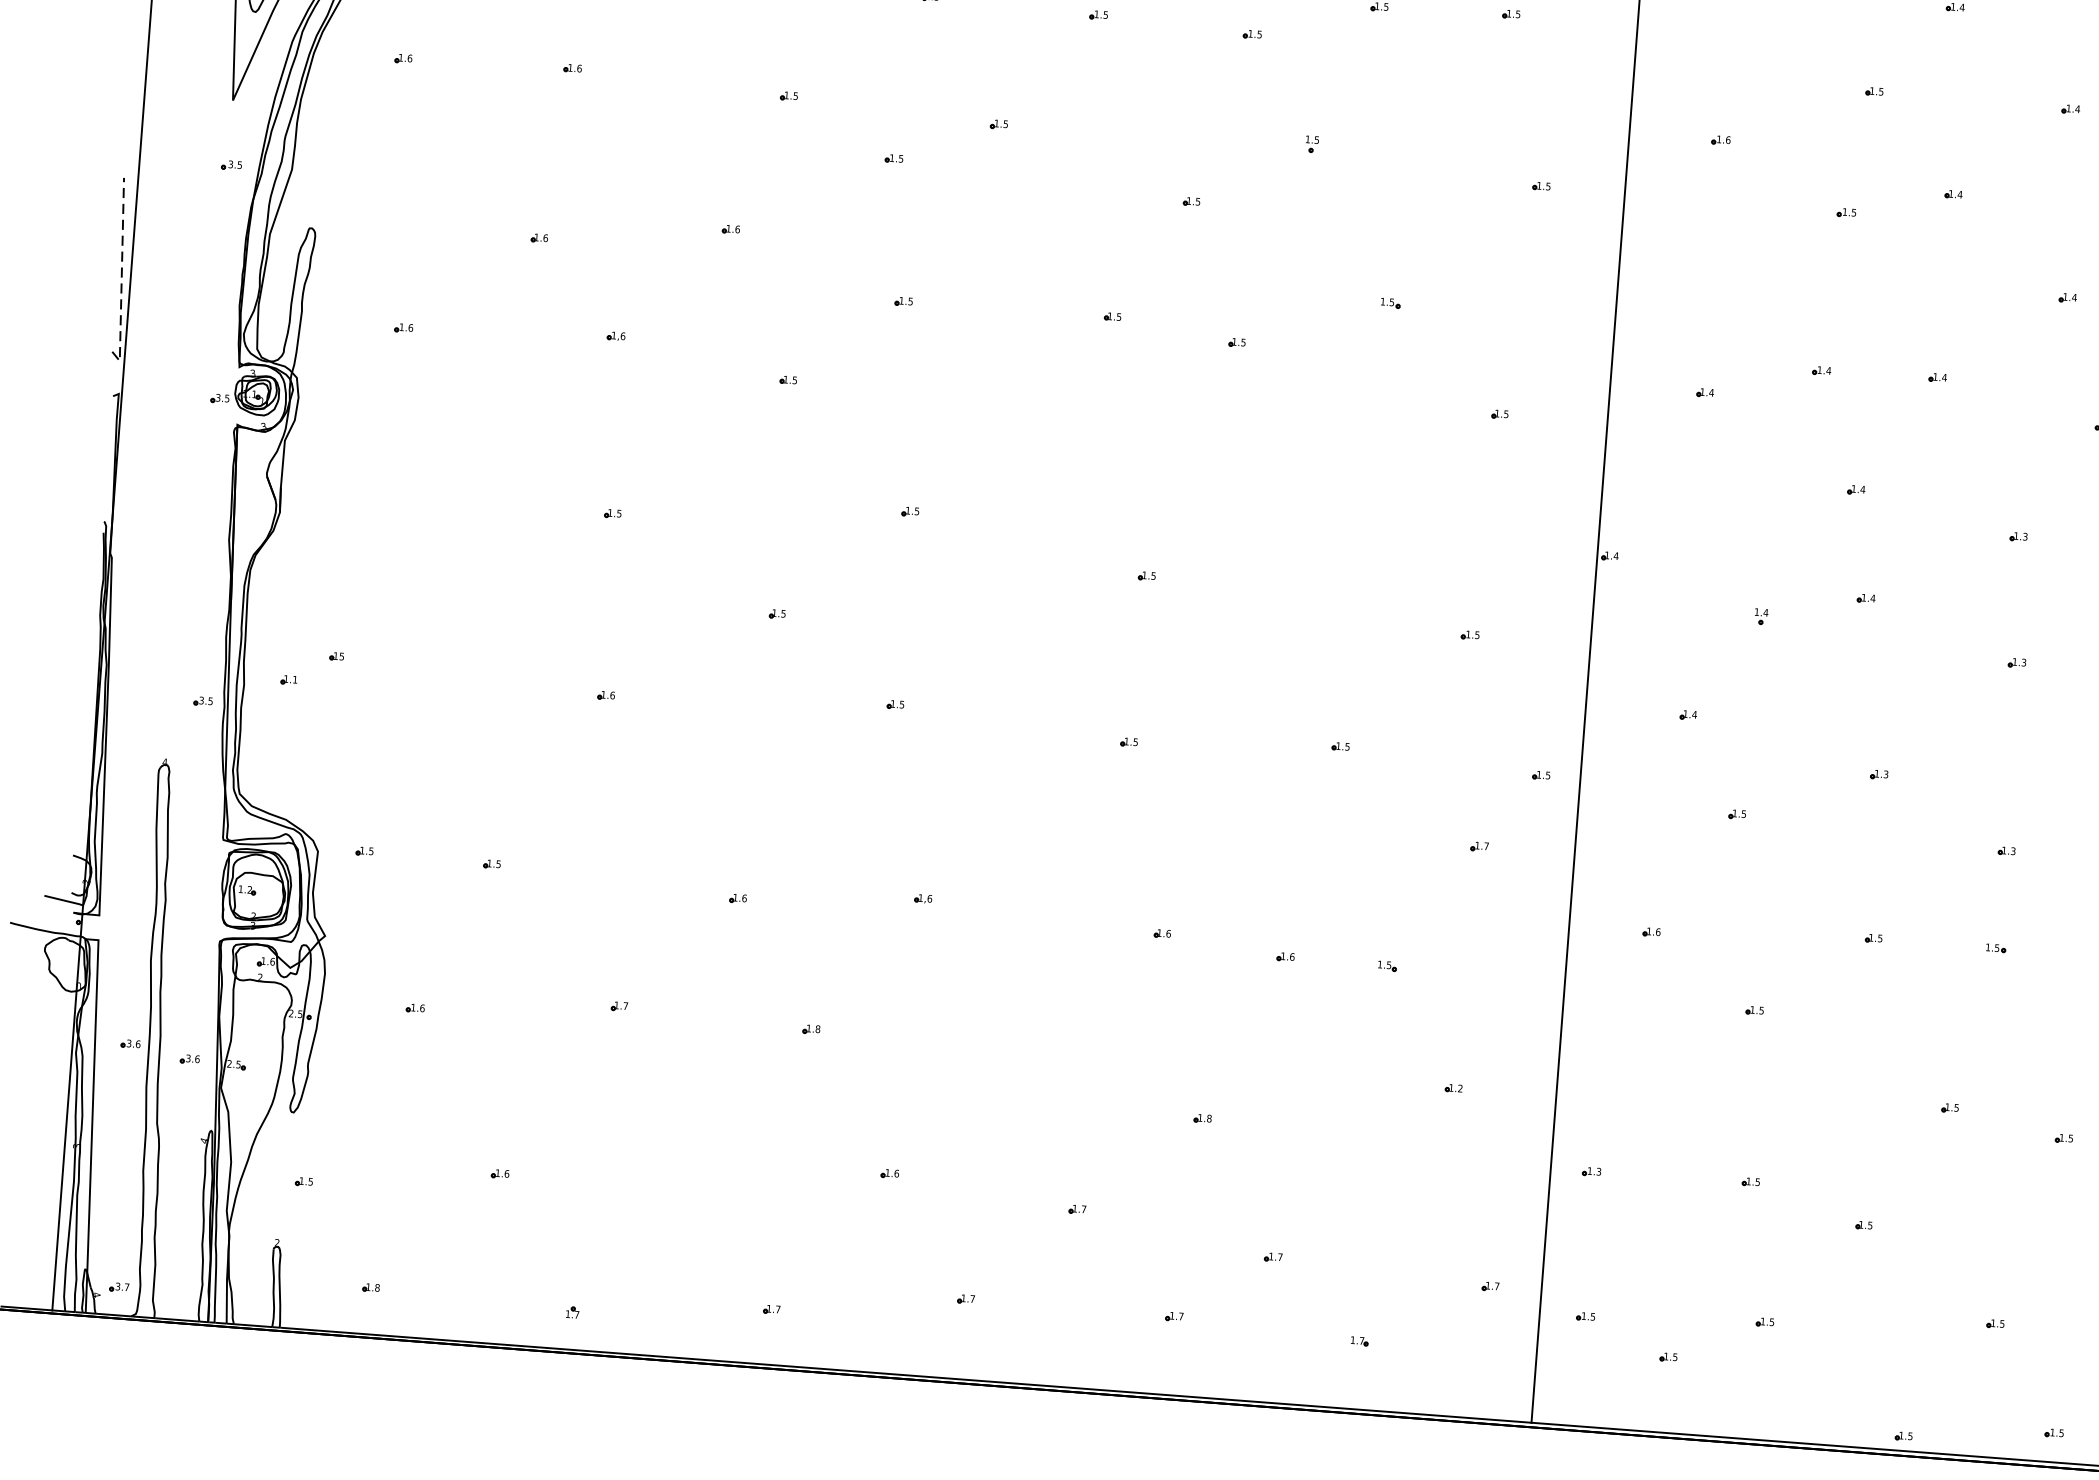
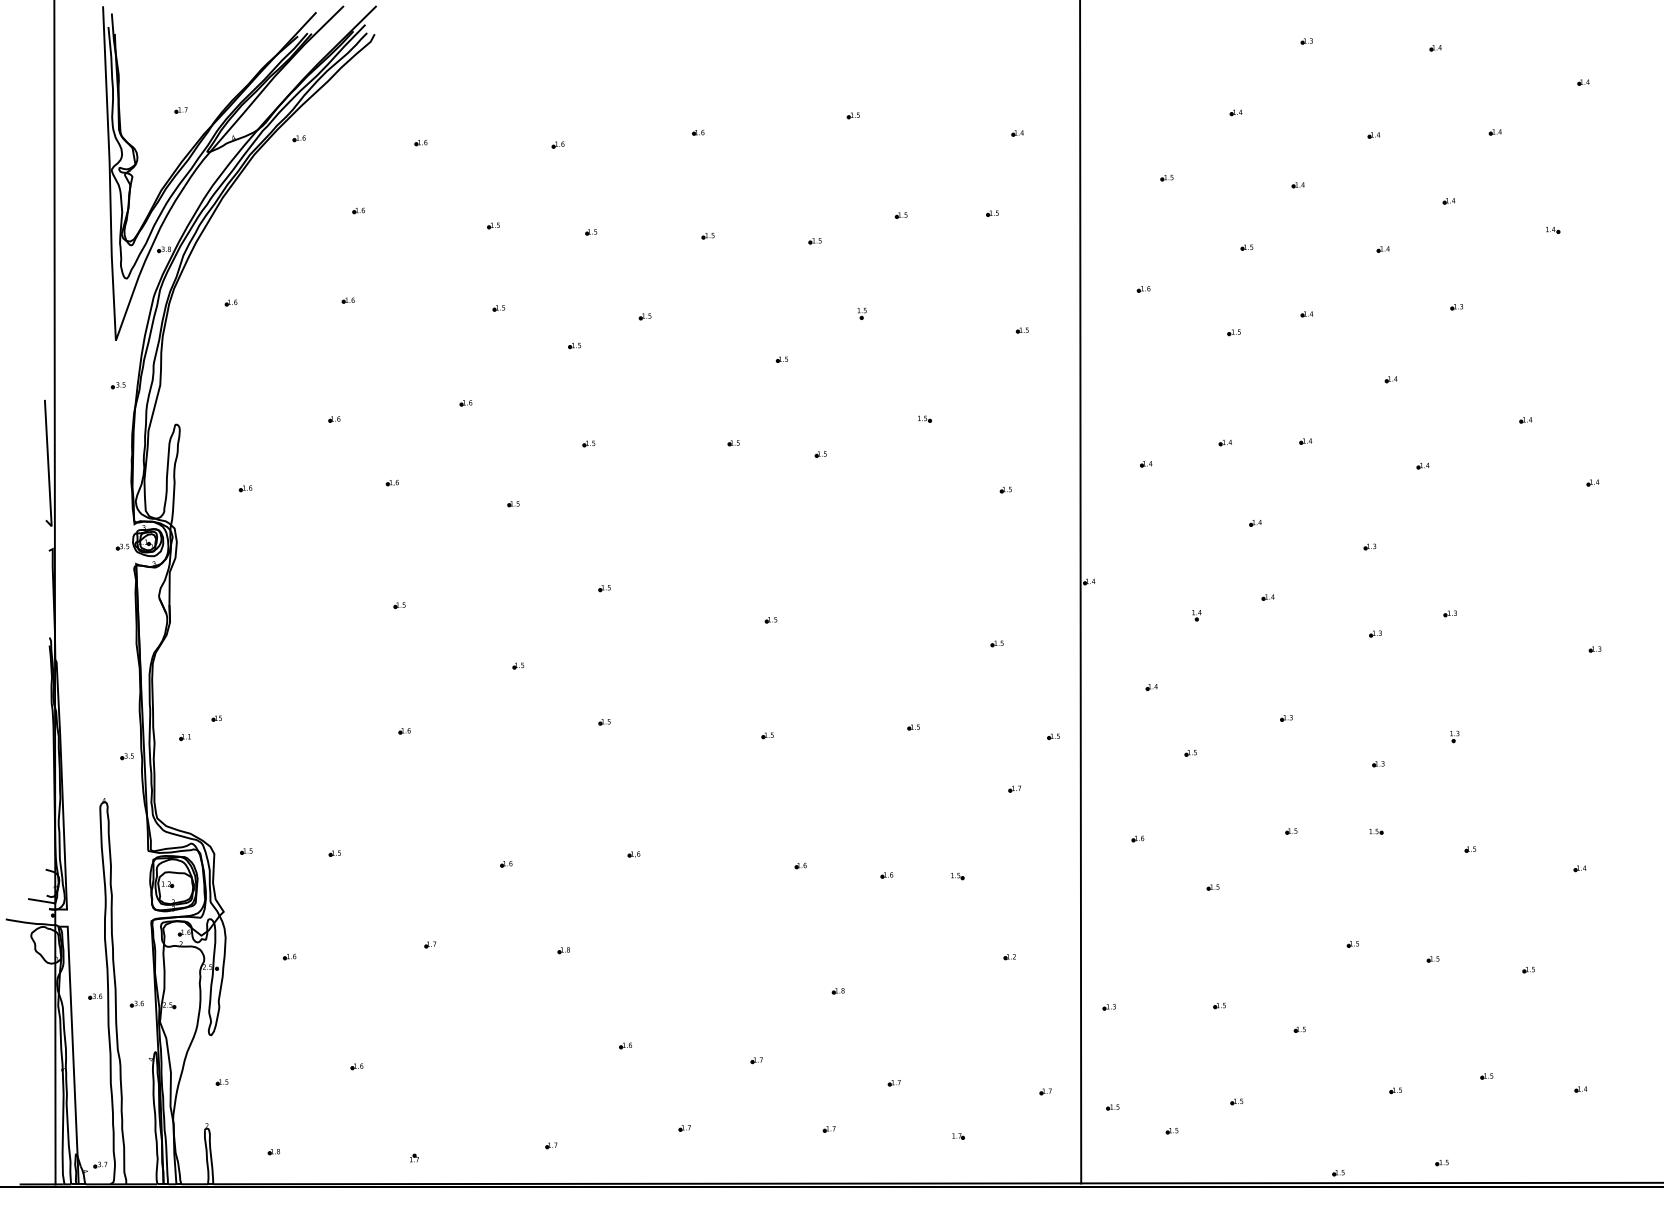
line: (121, 275) -> (48, 467), dashed -> solid

